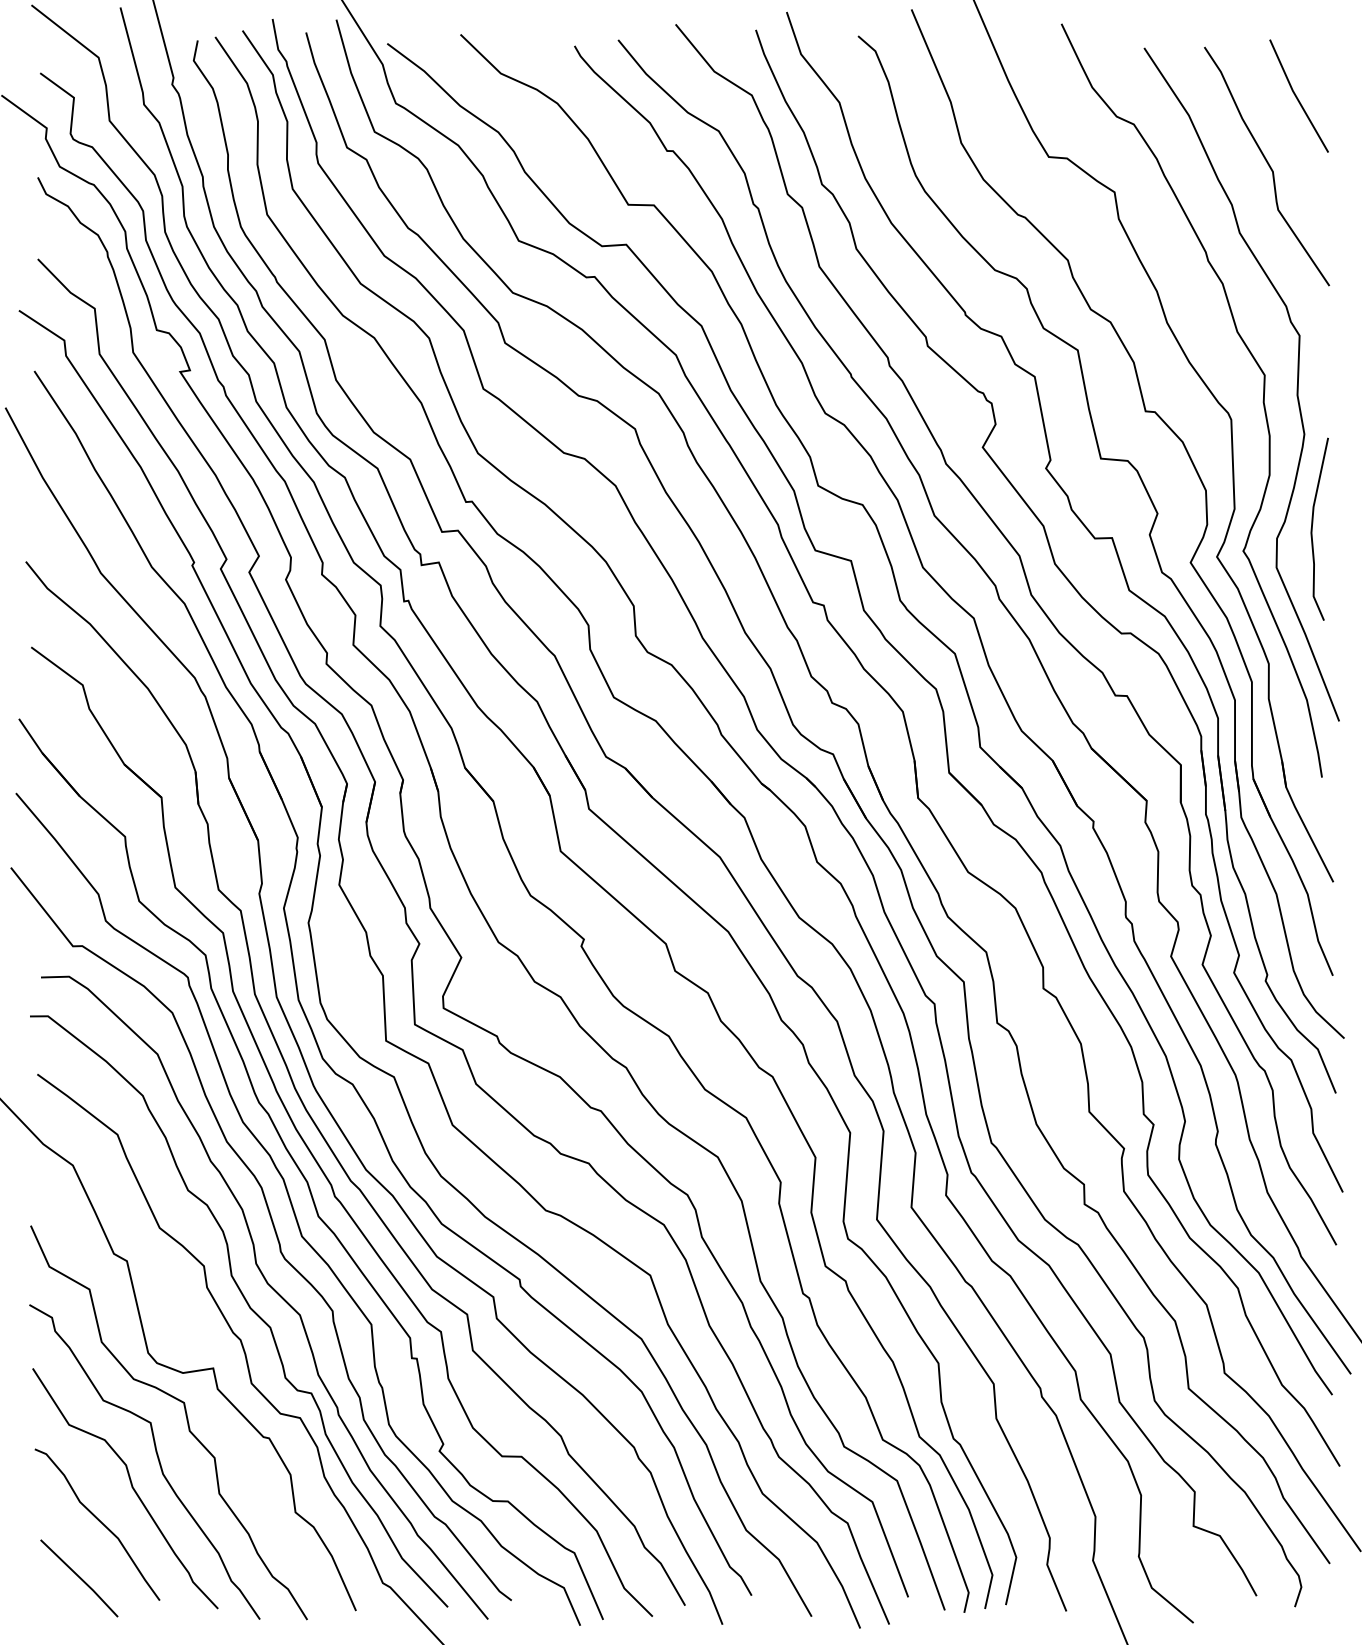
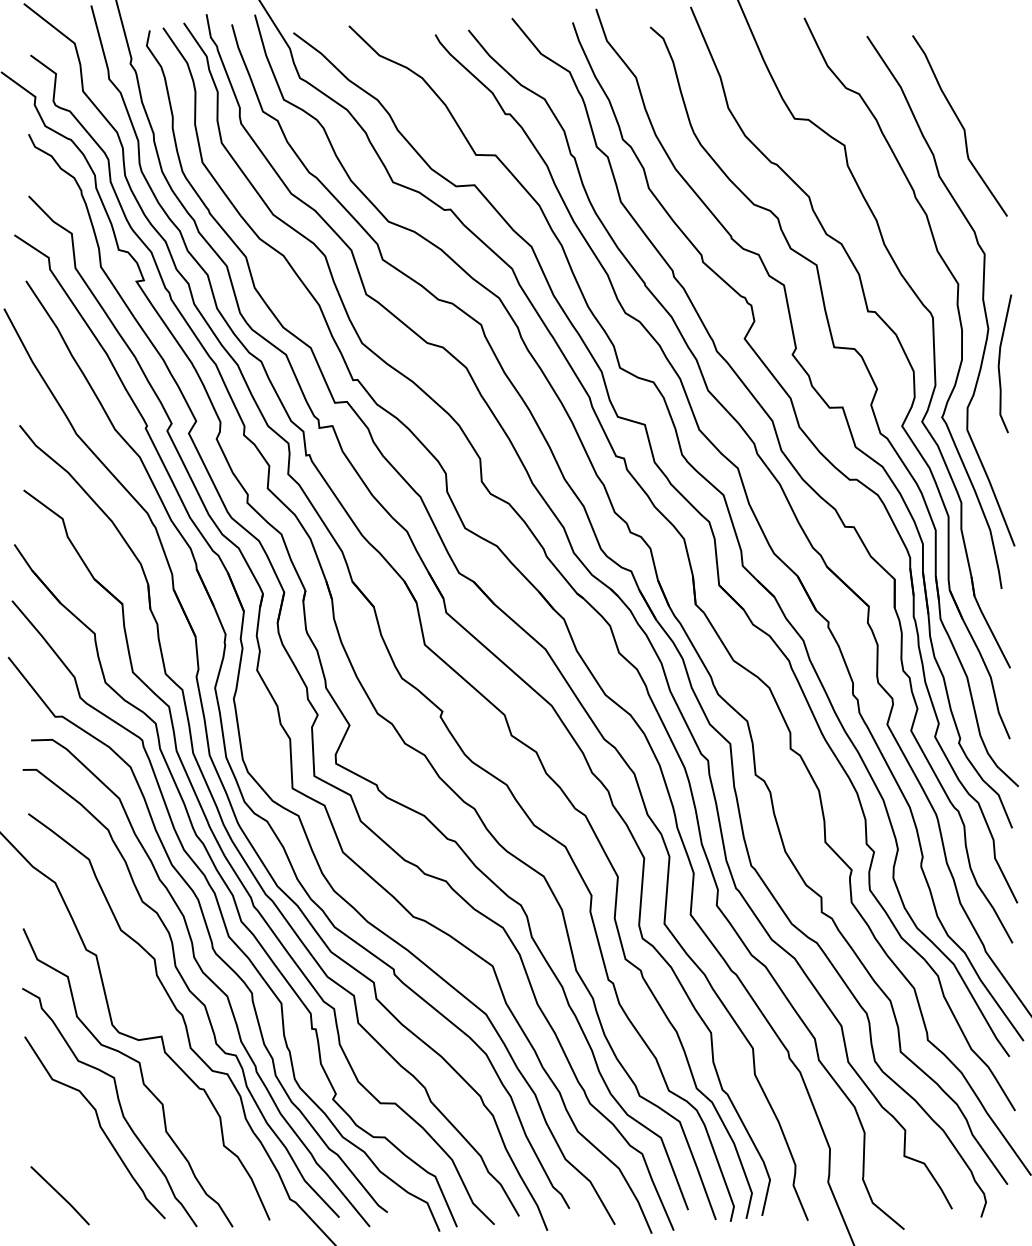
line: (1298, 97) -> (983, 73), removed
curve: (1313, 524) -> (1000, 360), moved
curve: (98, 1521) -> (74, 1152), removed

